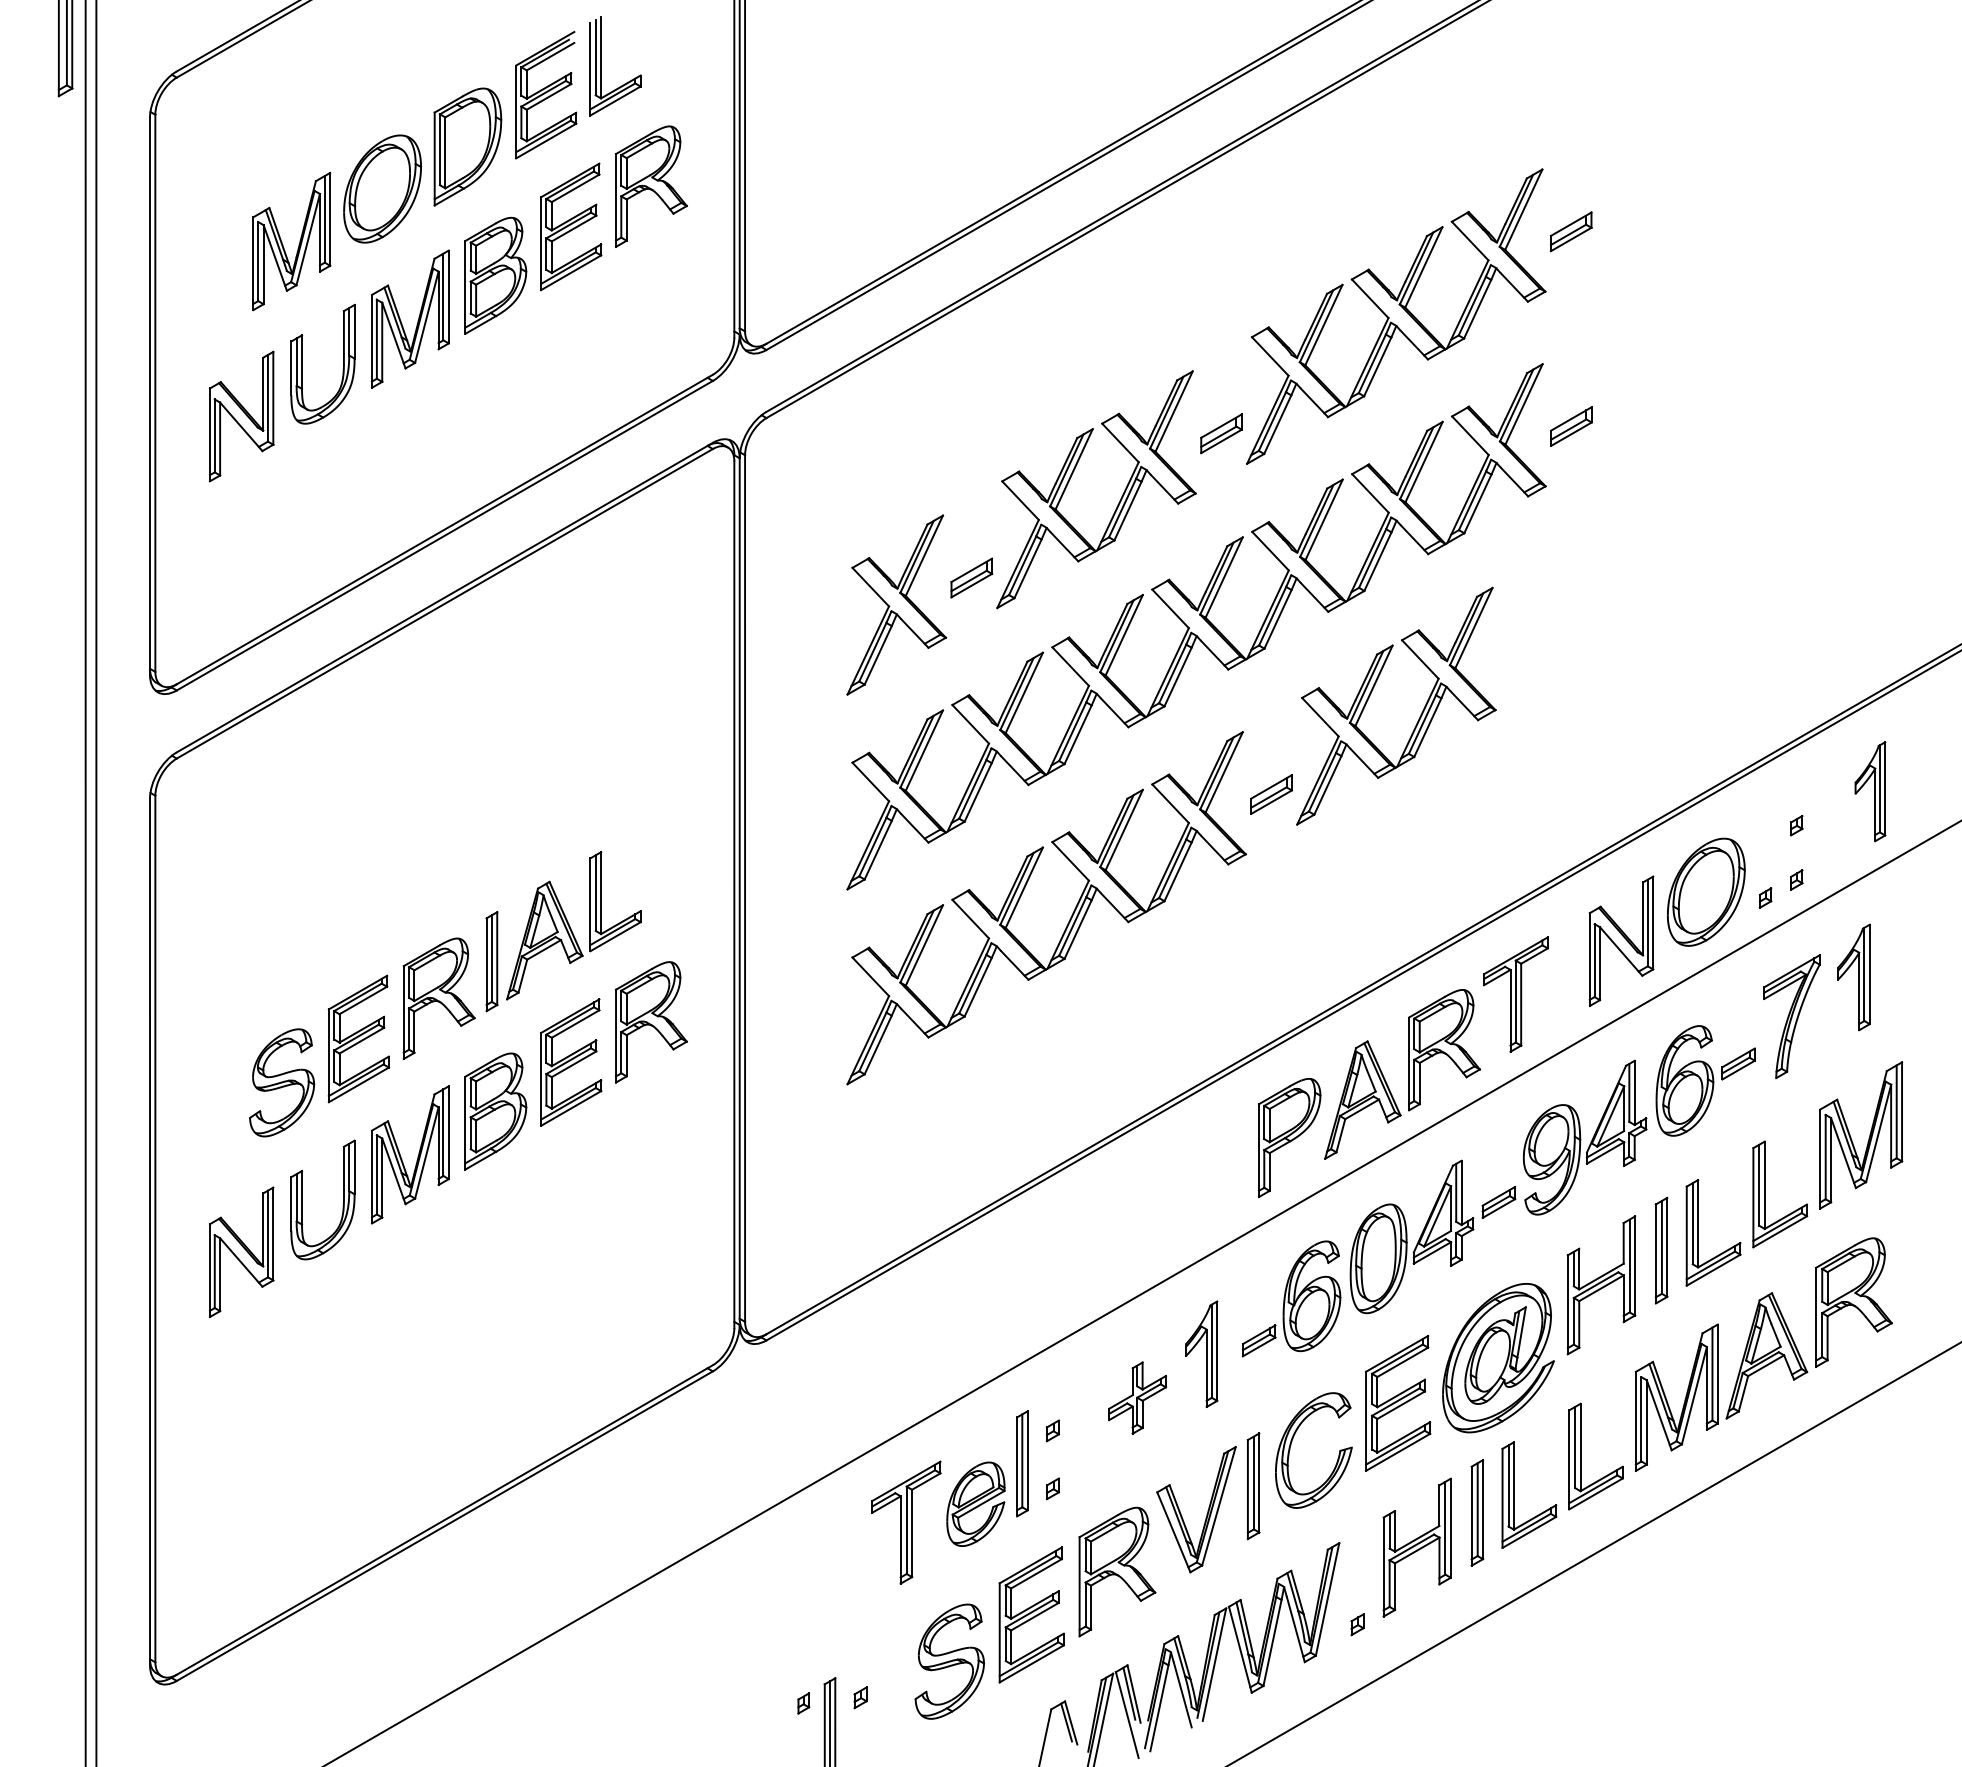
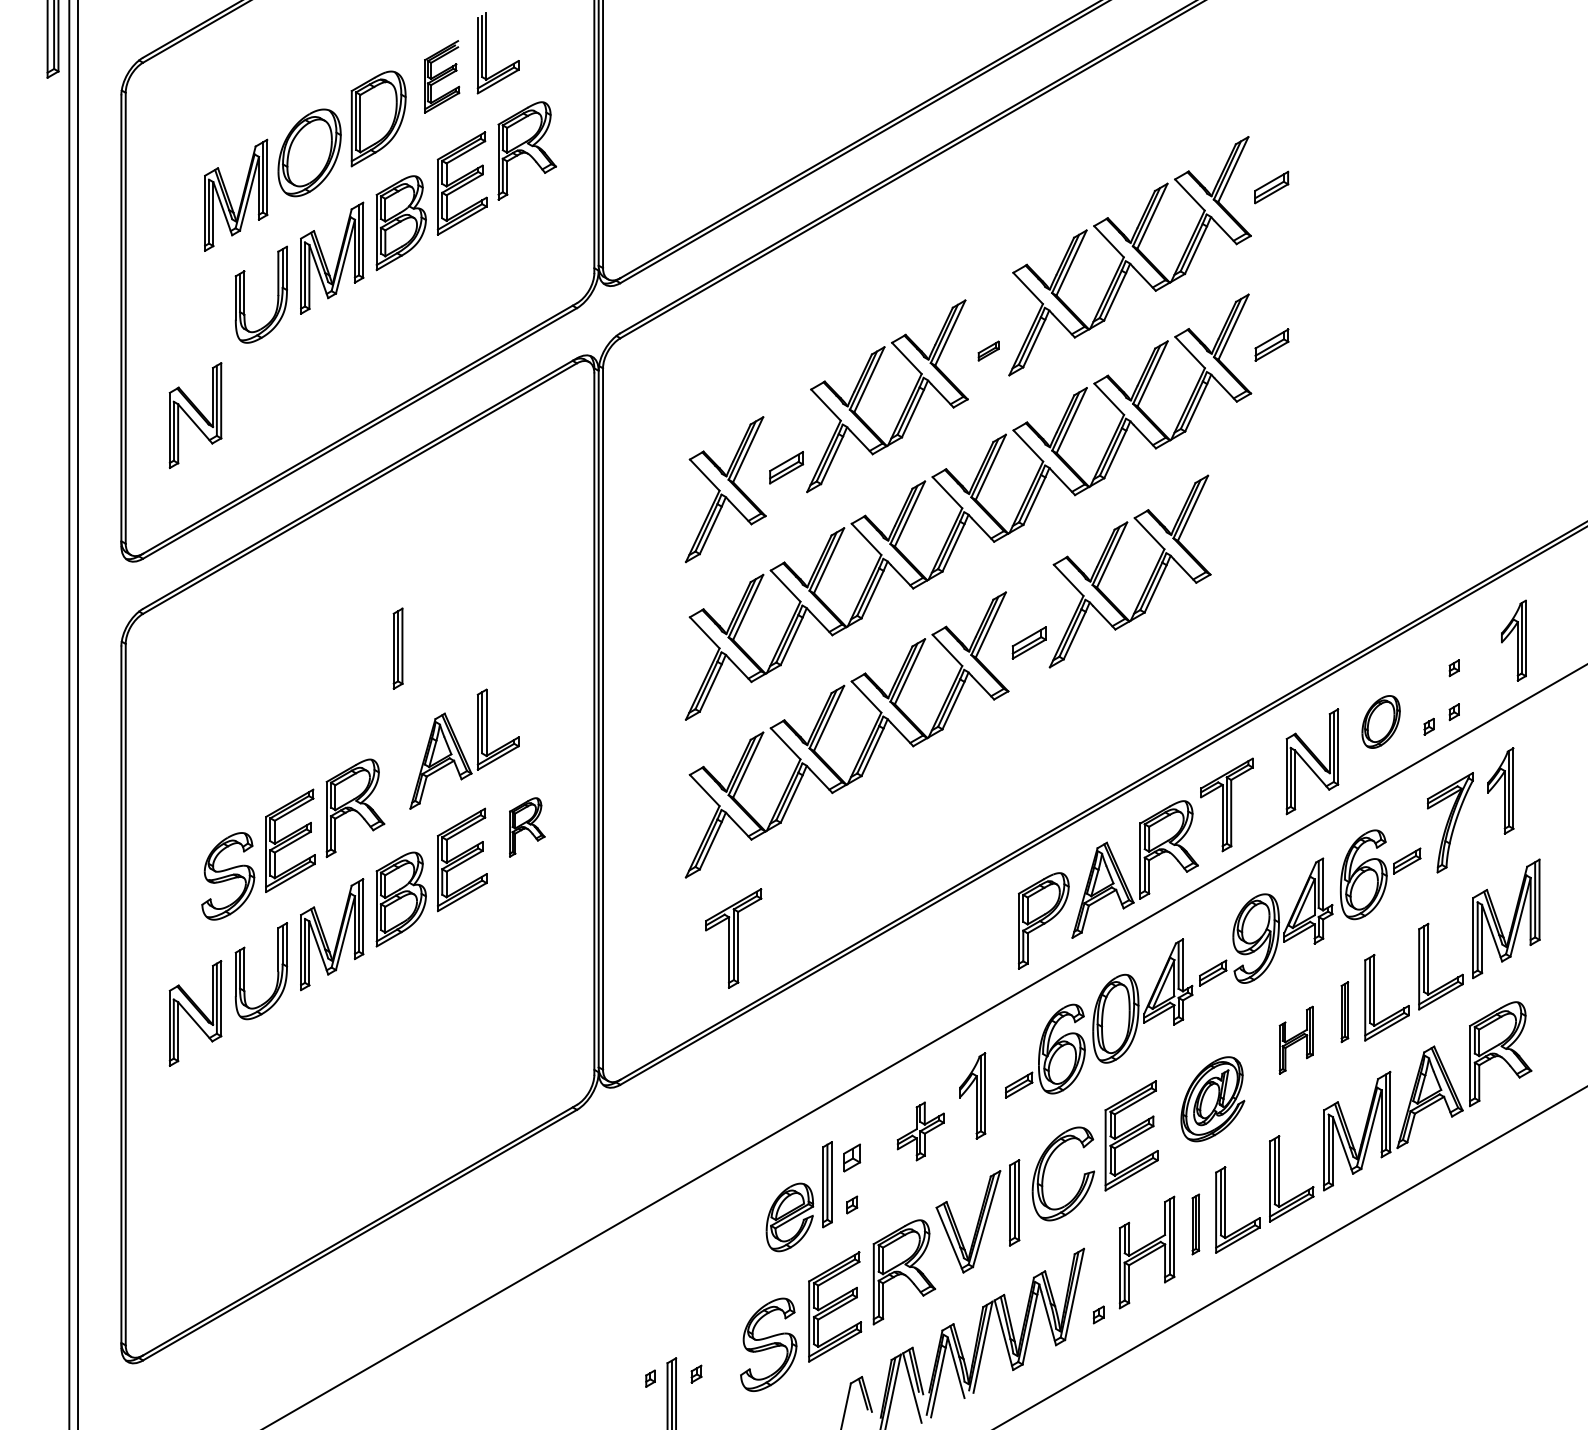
part: (546, 94) -> (442, 76), size x0.7
part: (241, 416) -> (195, 415), moved
part: (1221, 433) -> (988, 350), size x0.6
part: (1706, 891) -> (1381, 721), size x0.6
part: (491, 961) -> (397, 648), moved
part: (651, 1022) -> (527, 827), size x0.6
part: (1661, 1250) -> (1344, 1012), size x0.7
part: (1601, 1285) -> (1296, 1040), size x0.6
part: (1498, 1358) -> (1212, 1099), size x0.7
part: (1052, 1430) -> (851, 1157), size x1.6
part: (1477, 1512) -> (1195, 1224), size x0.7
part: (906, 1522) -> (733, 938), moved

